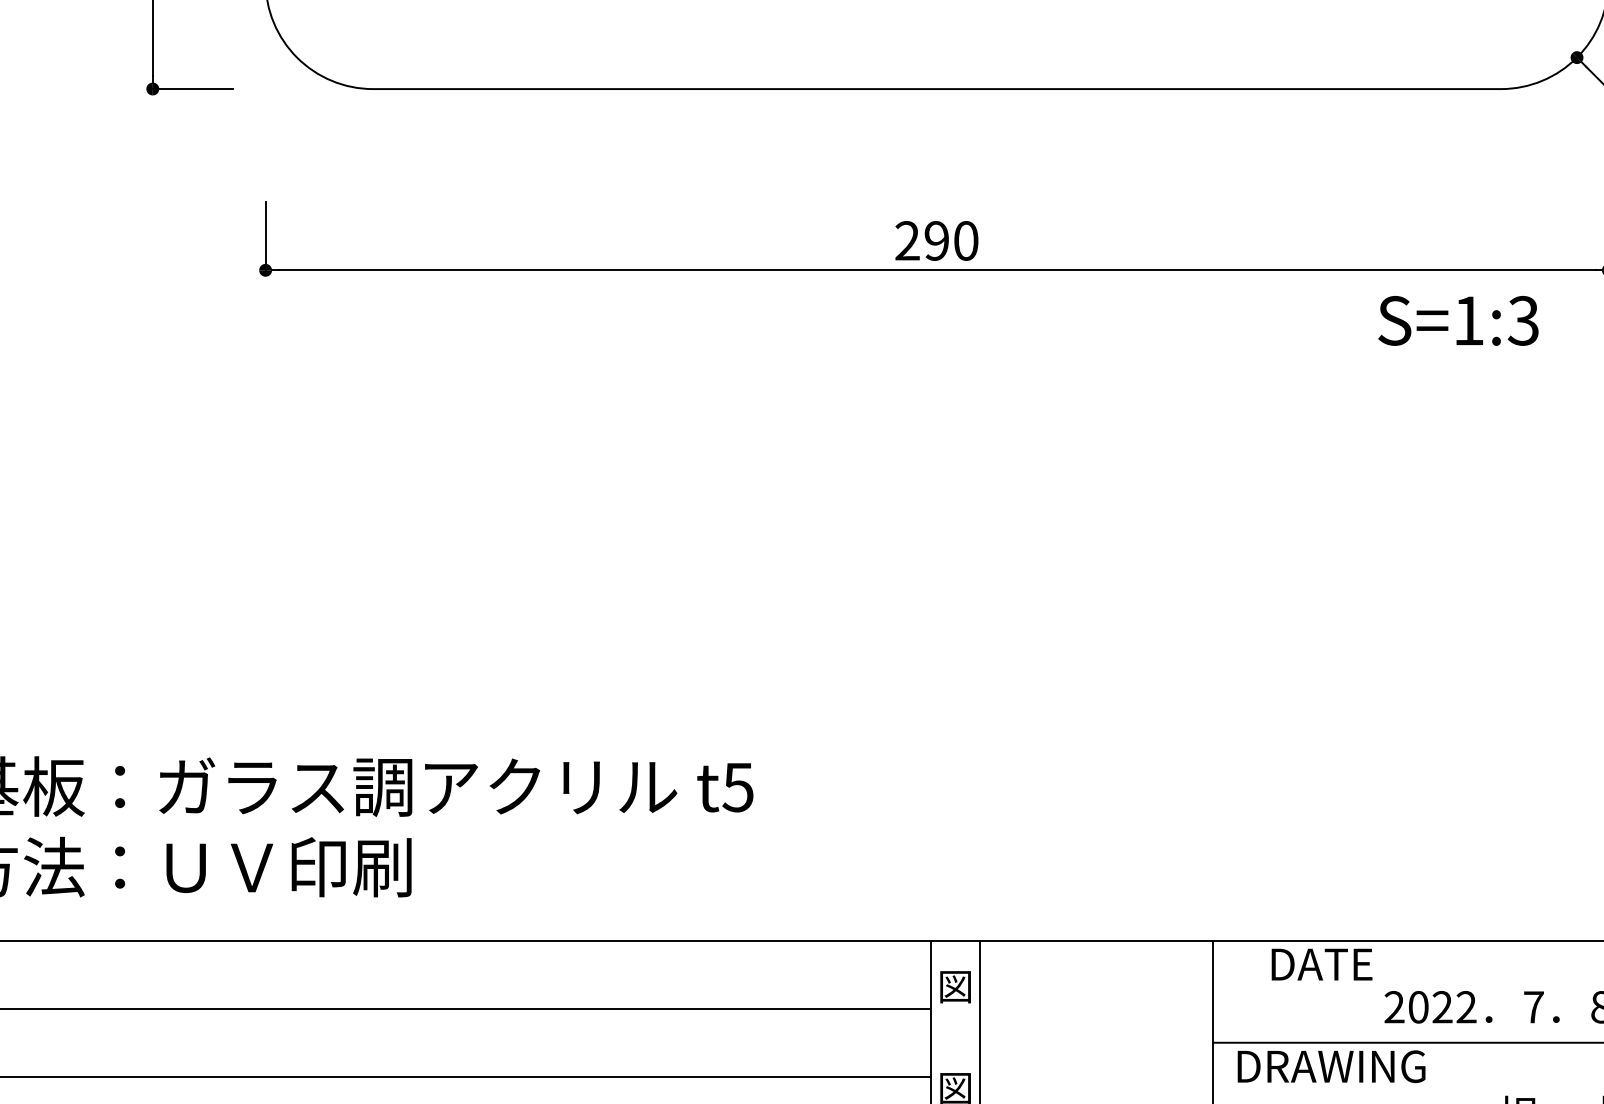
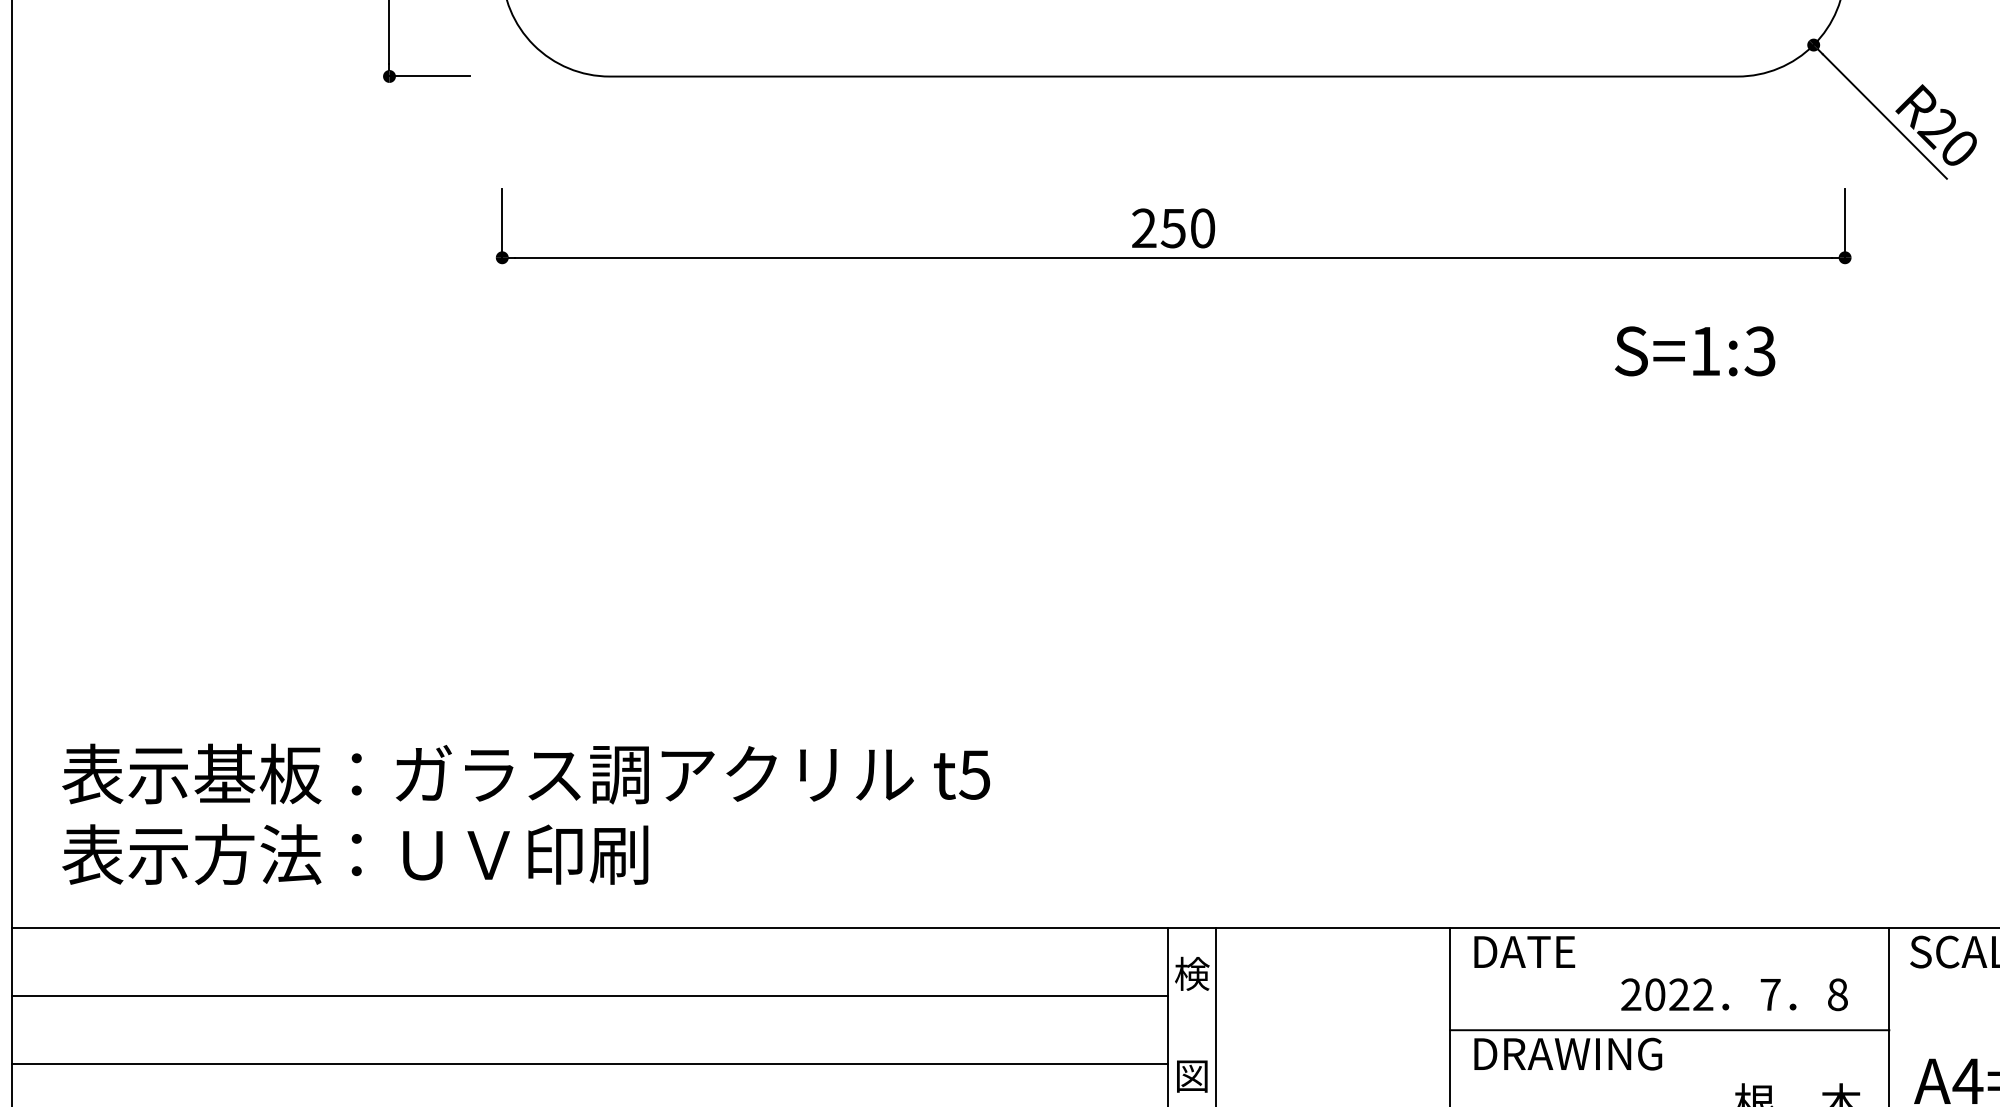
text: (935, 241) -> (1172, 228), 290 -> 250
text: (1458, 321) -> (1695, 351), moved
text: (1321, 964) -> (1524, 951), moved
text: (955, 986) -> (1192, 973), 図 -> 検

